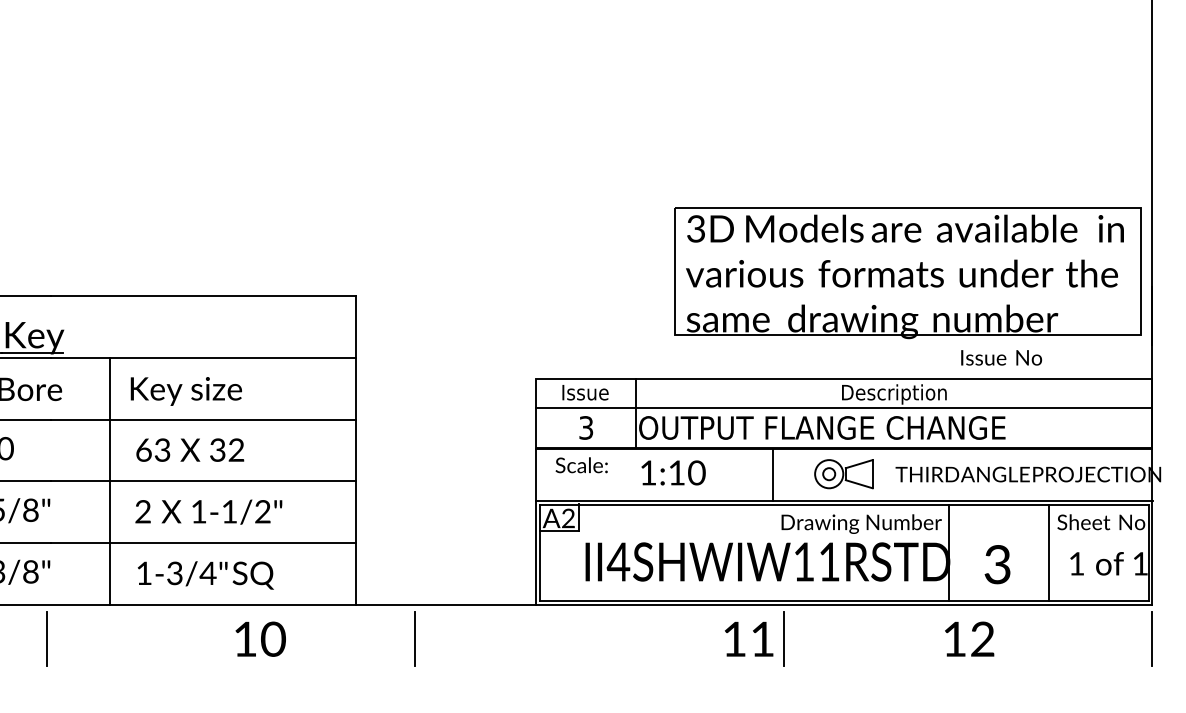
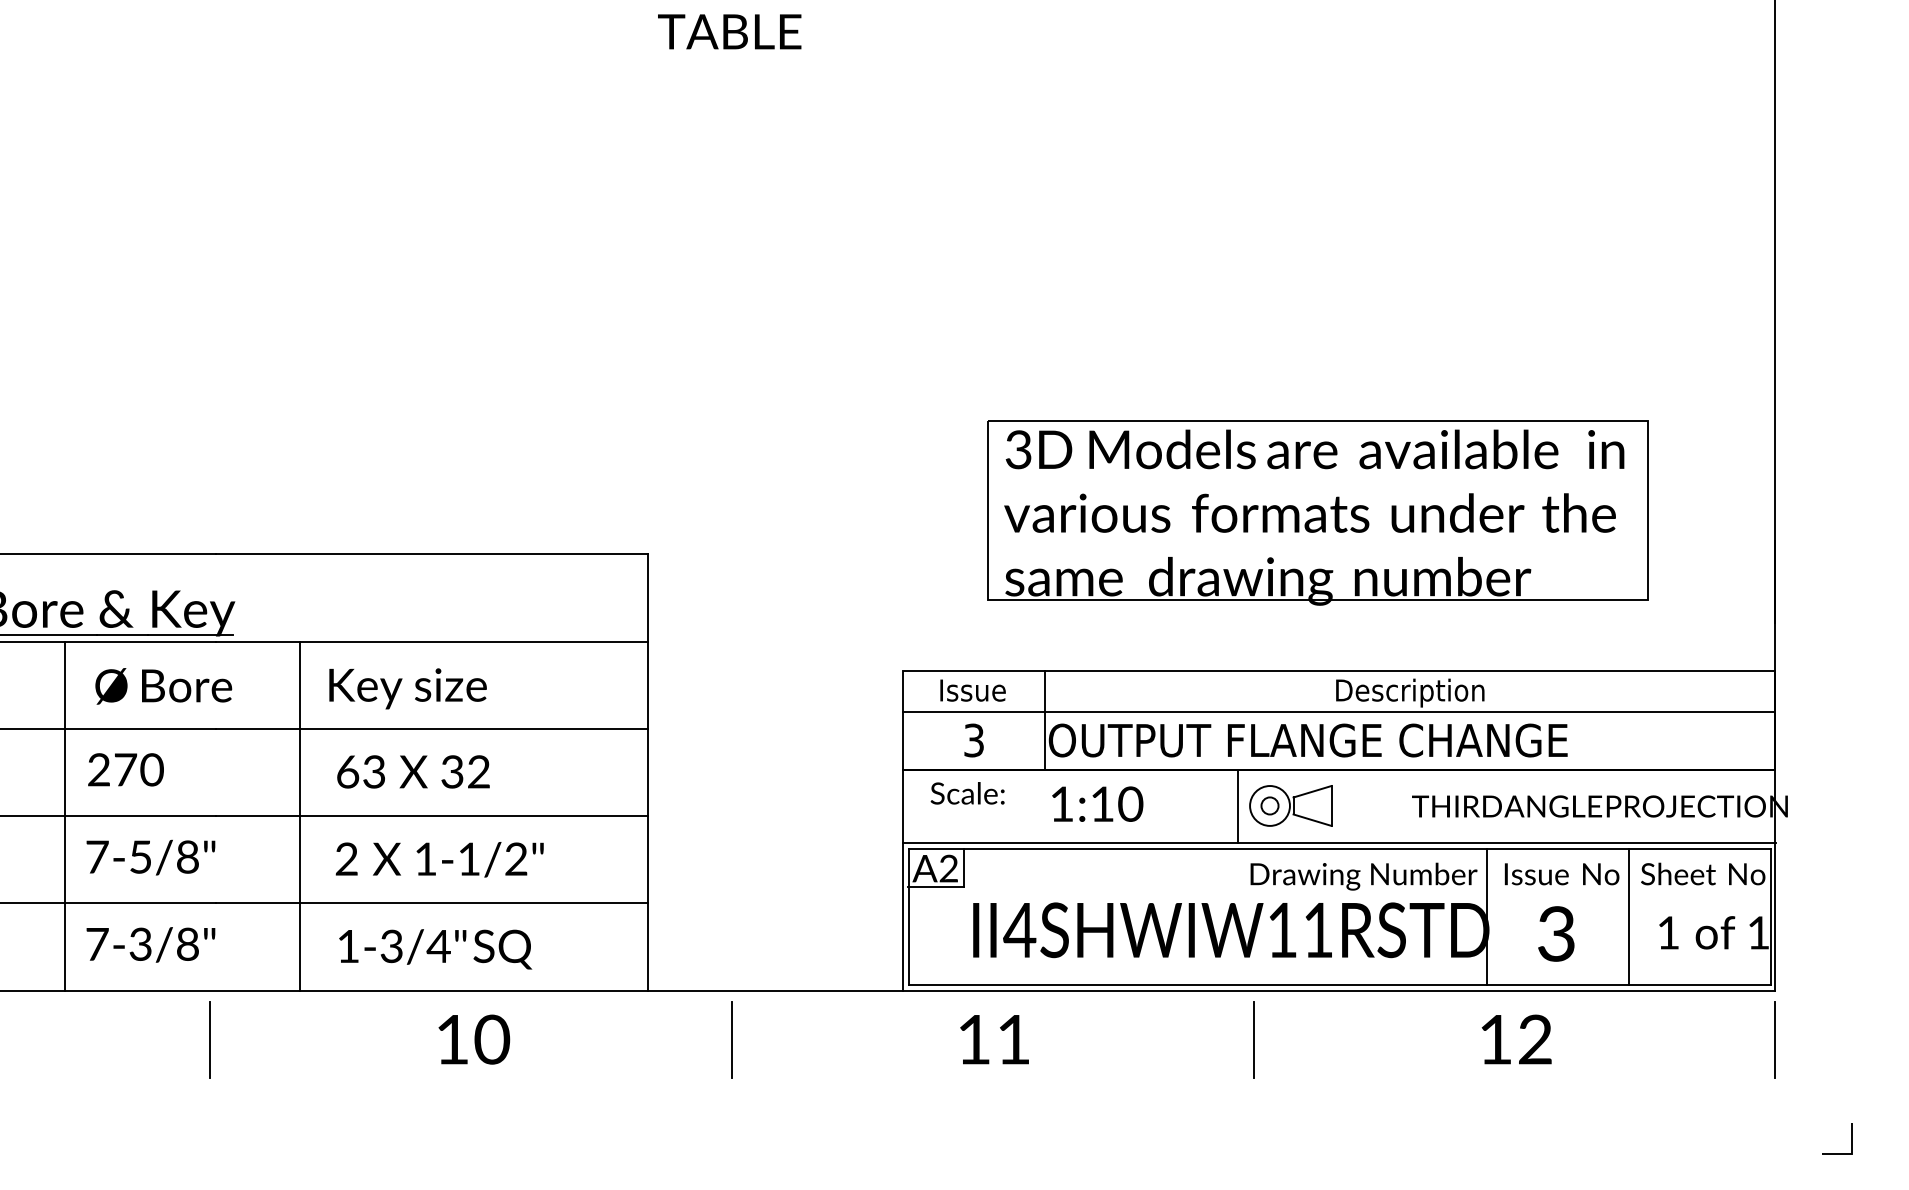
part: (907, 273) -> (1317, 512), moved
text: (1001, 358) -> (1561, 874), moved
part: (843, 473) -> (1290, 805), moved
text: (260, 639) -> (474, 1039), moved
text: (749, 639) -> (994, 1039), moved

